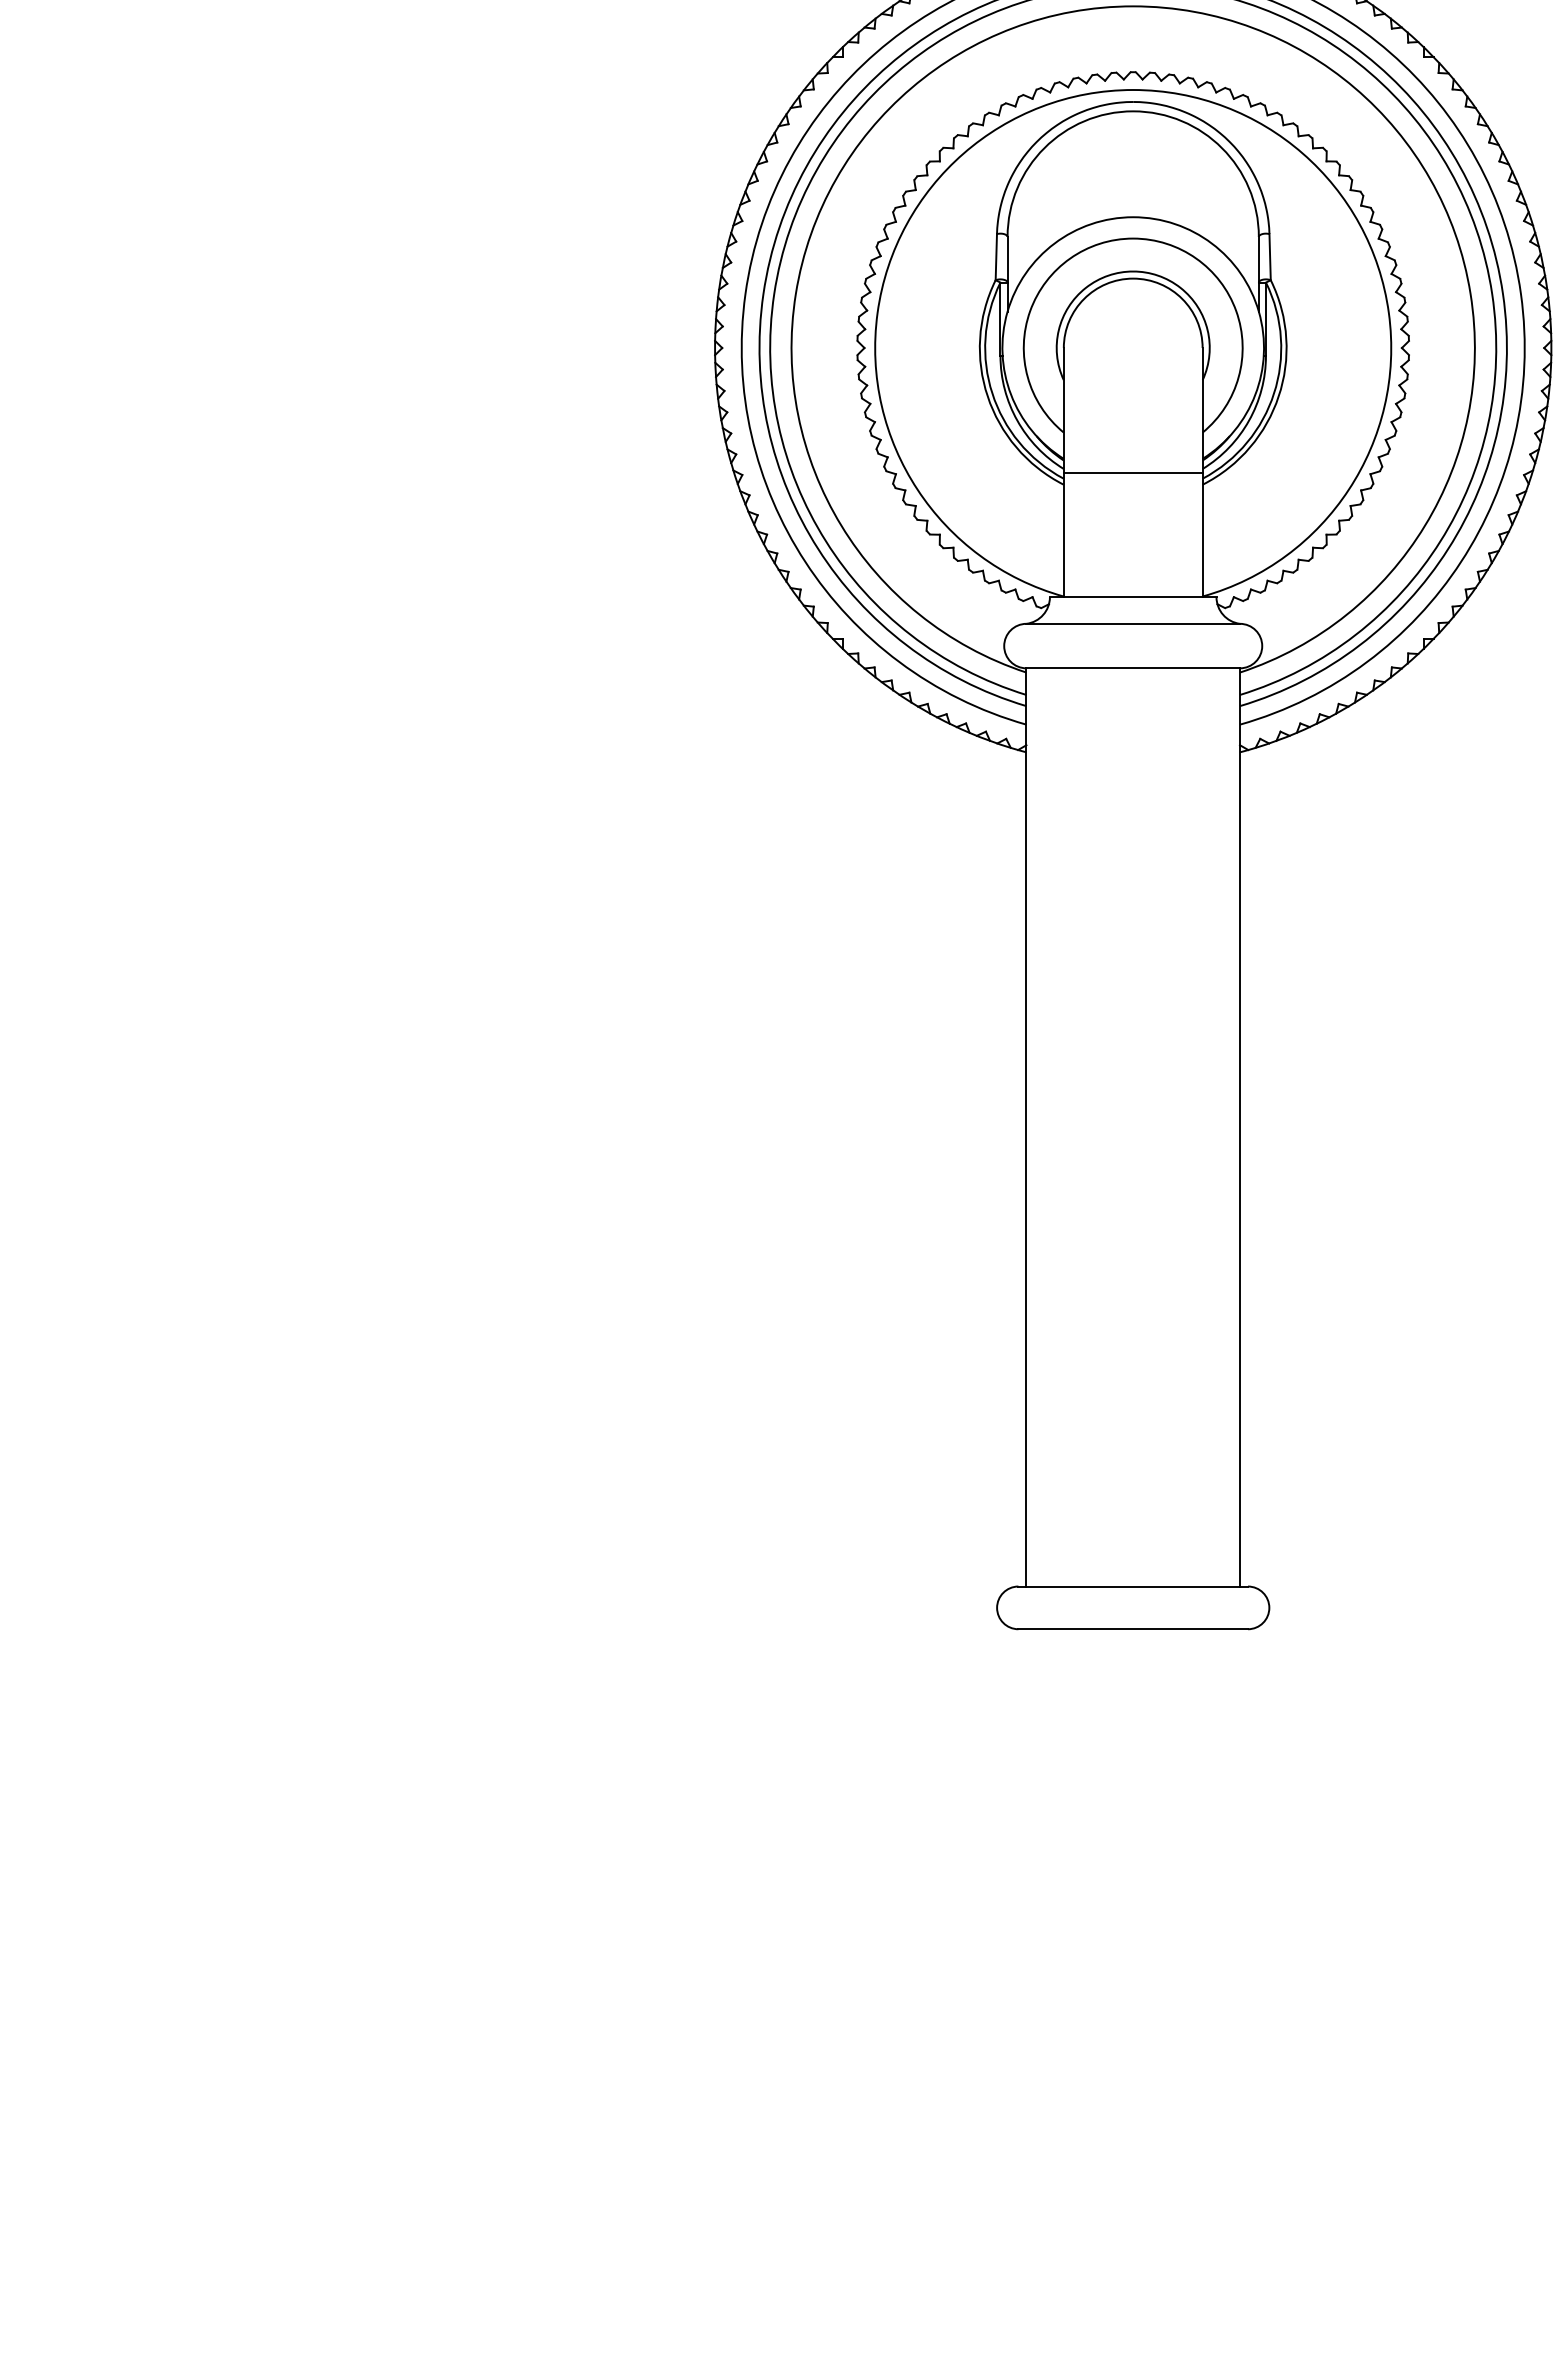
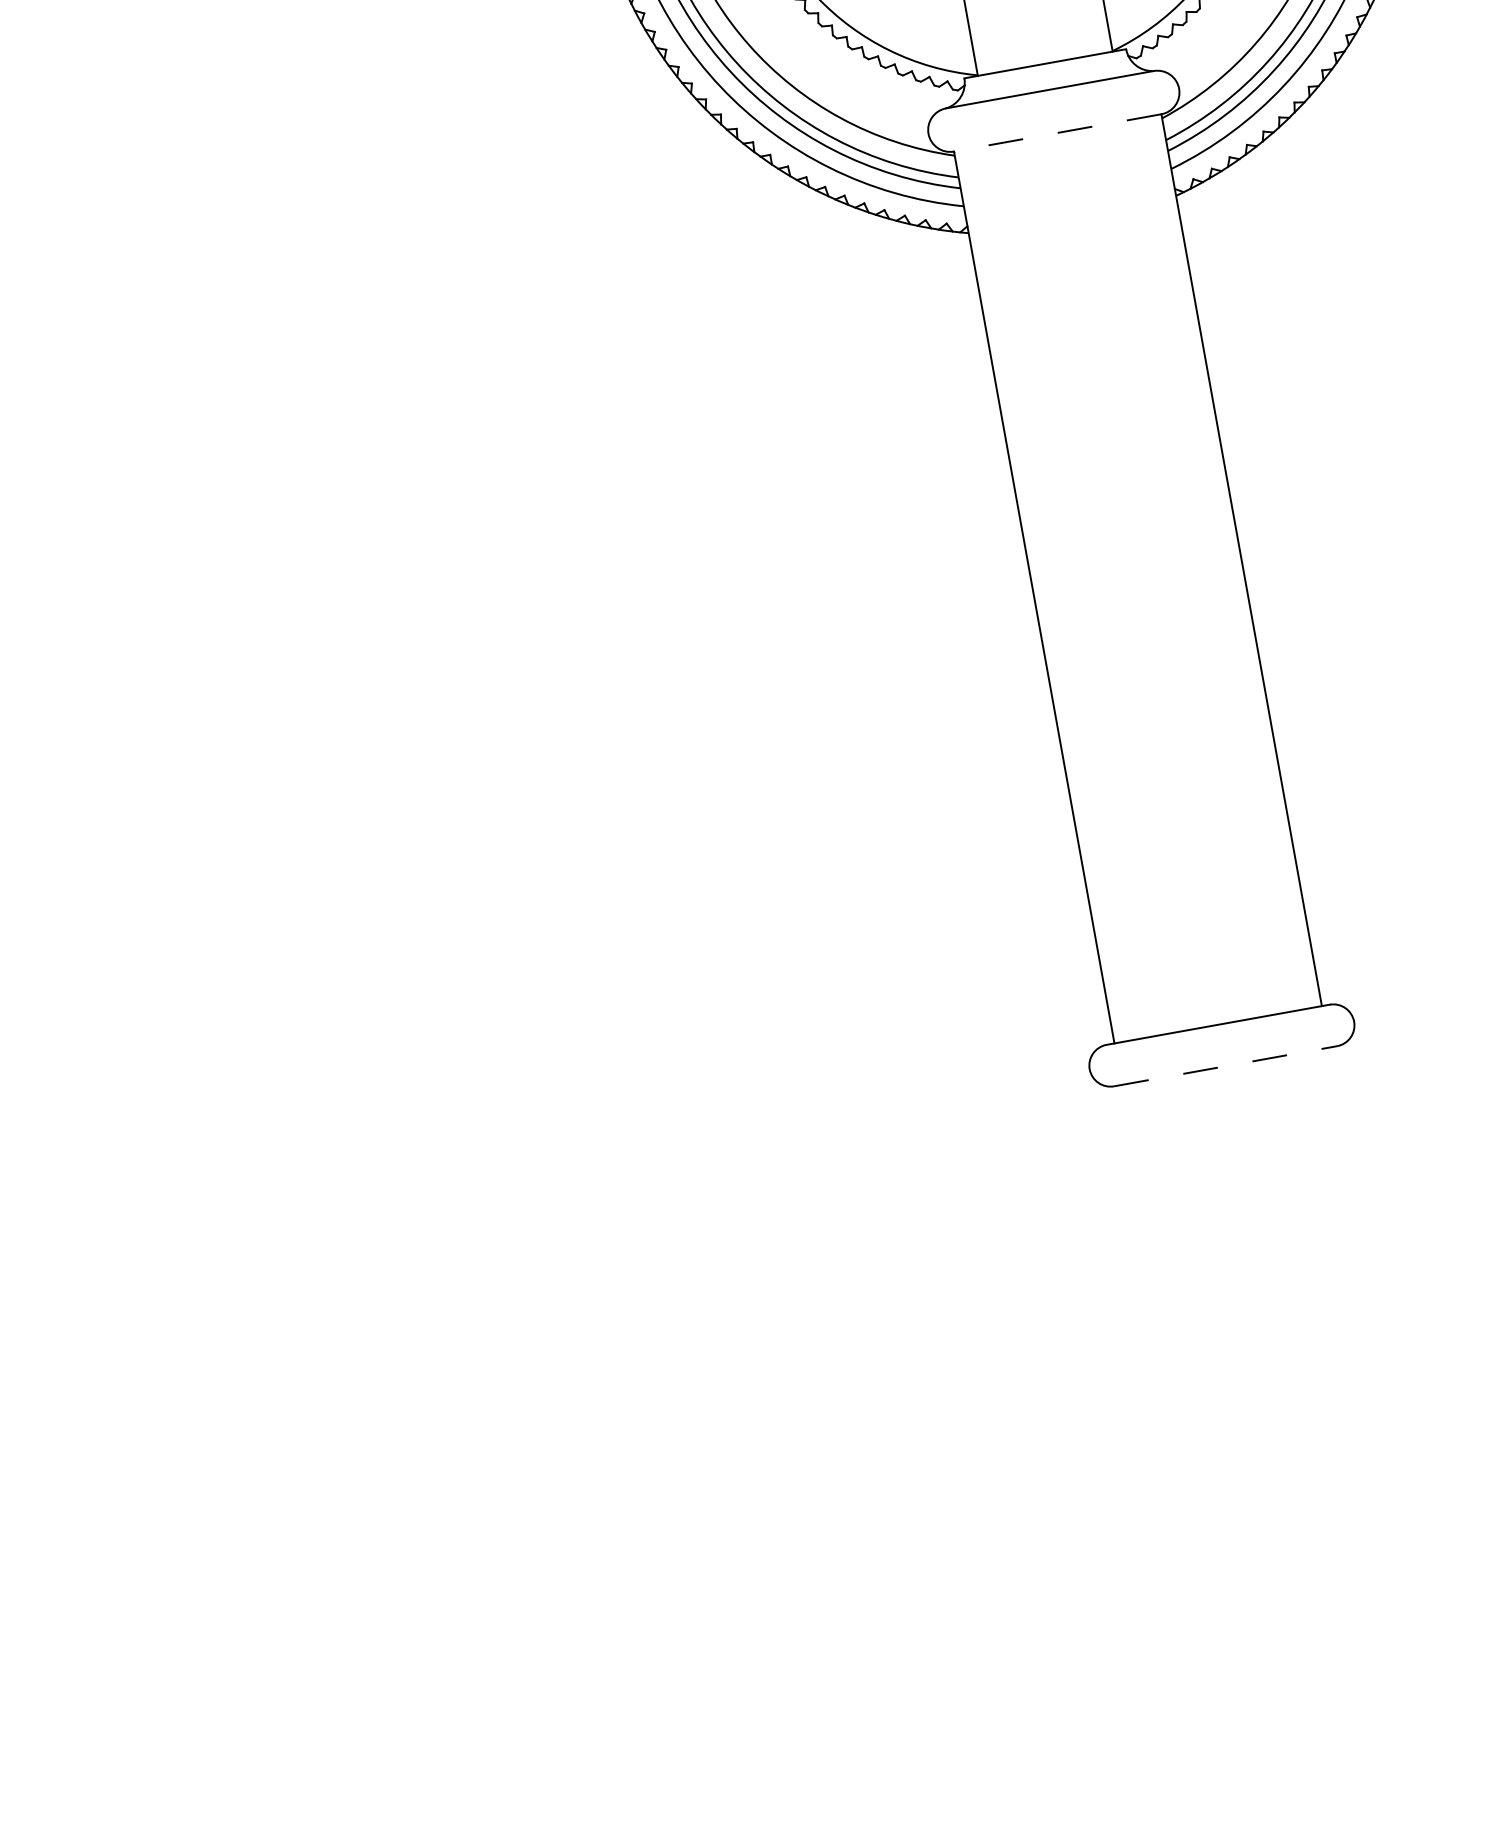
line: (1133, 668) -> (1058, 133), solid -> dashed
line: (1133, 1629) -> (1225, 1066), solid -> dashed

